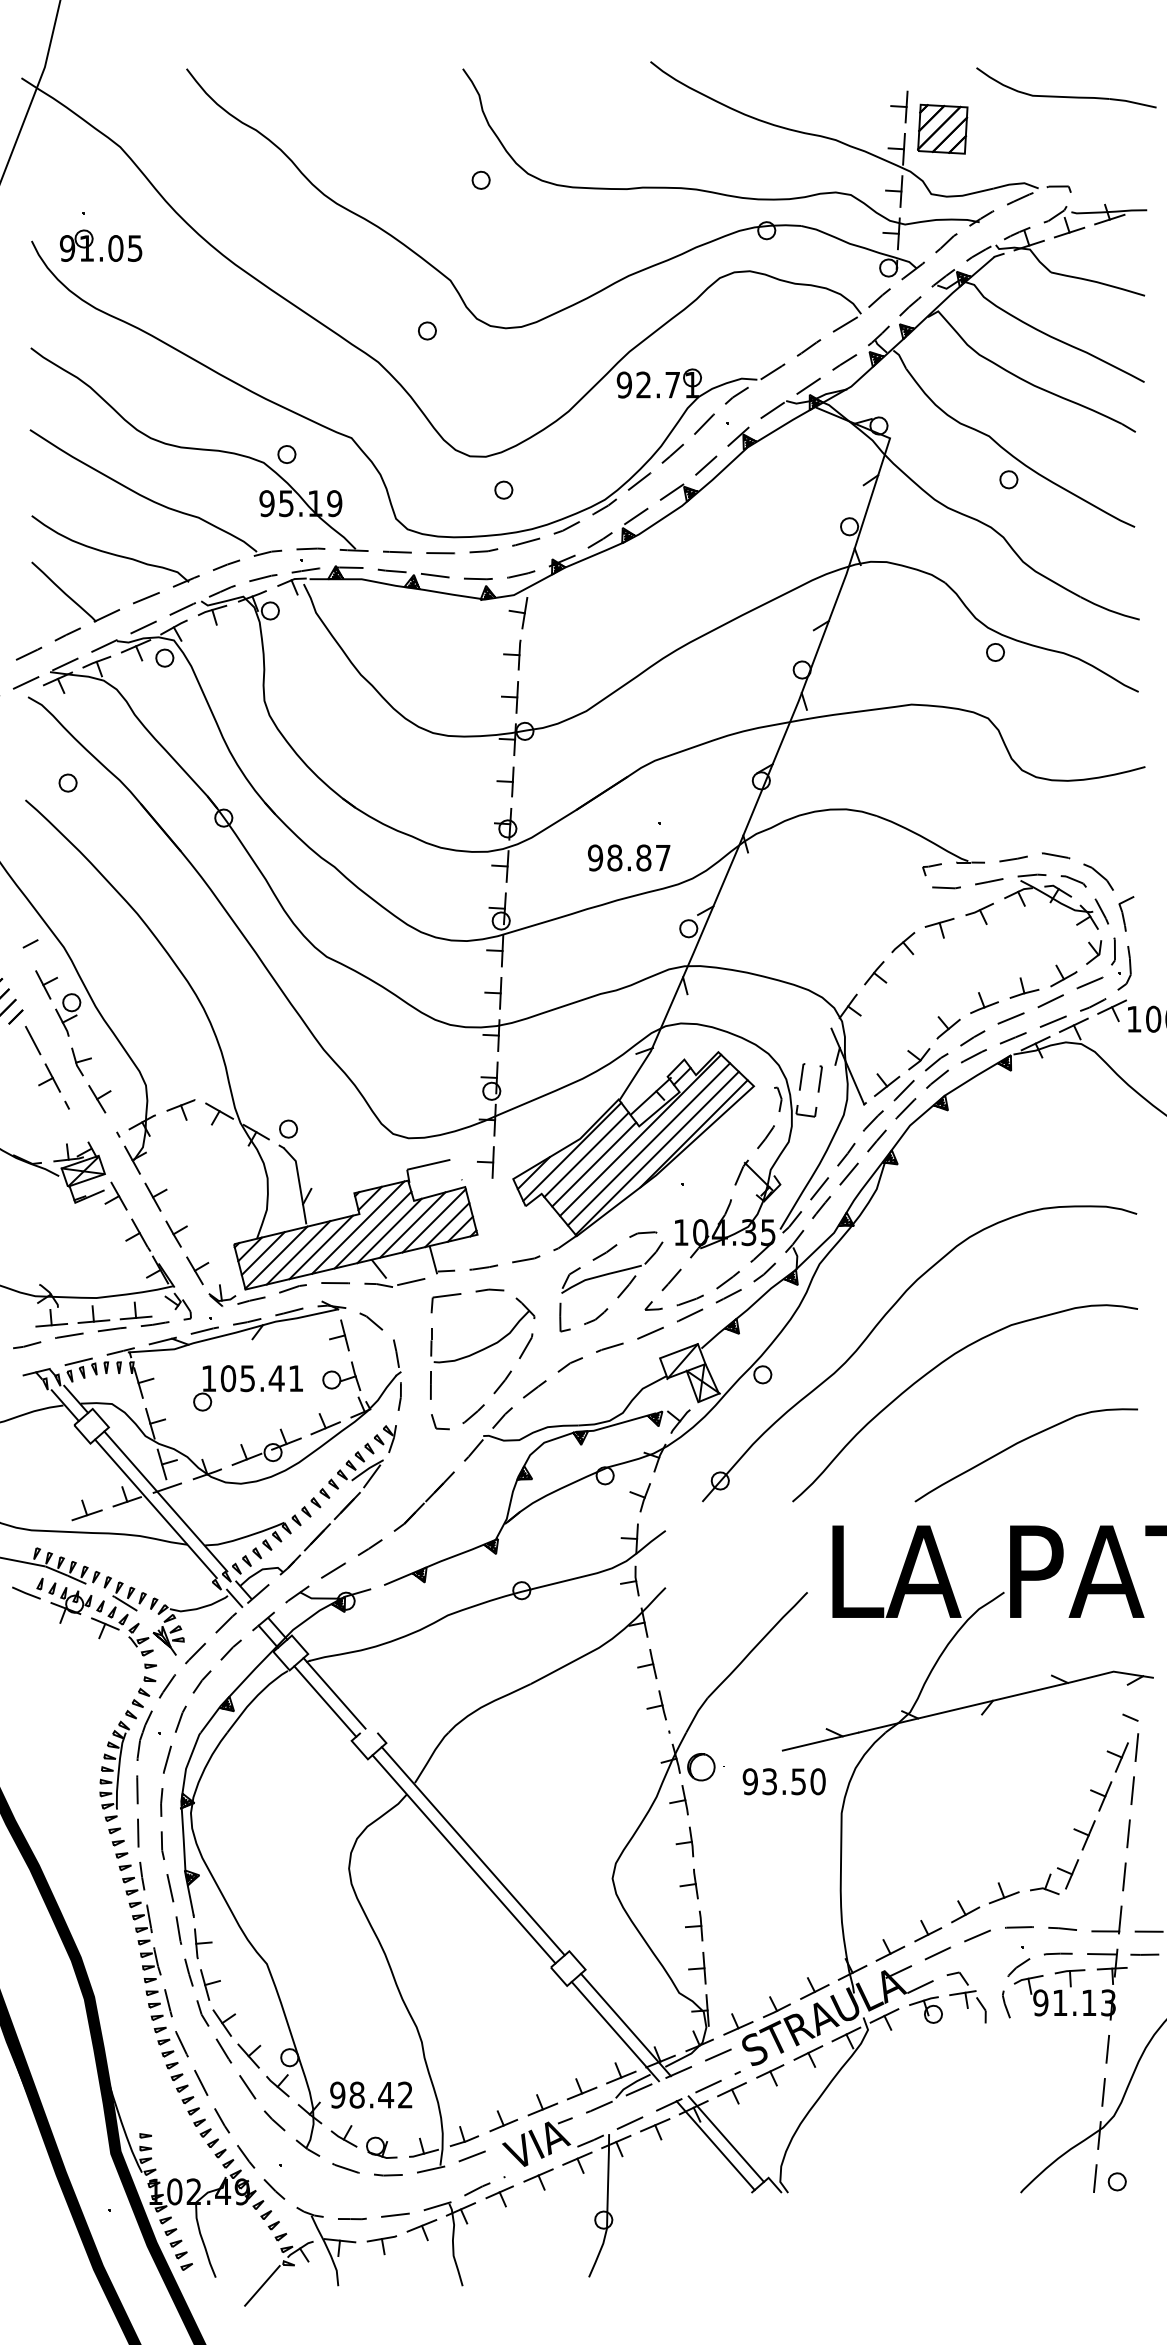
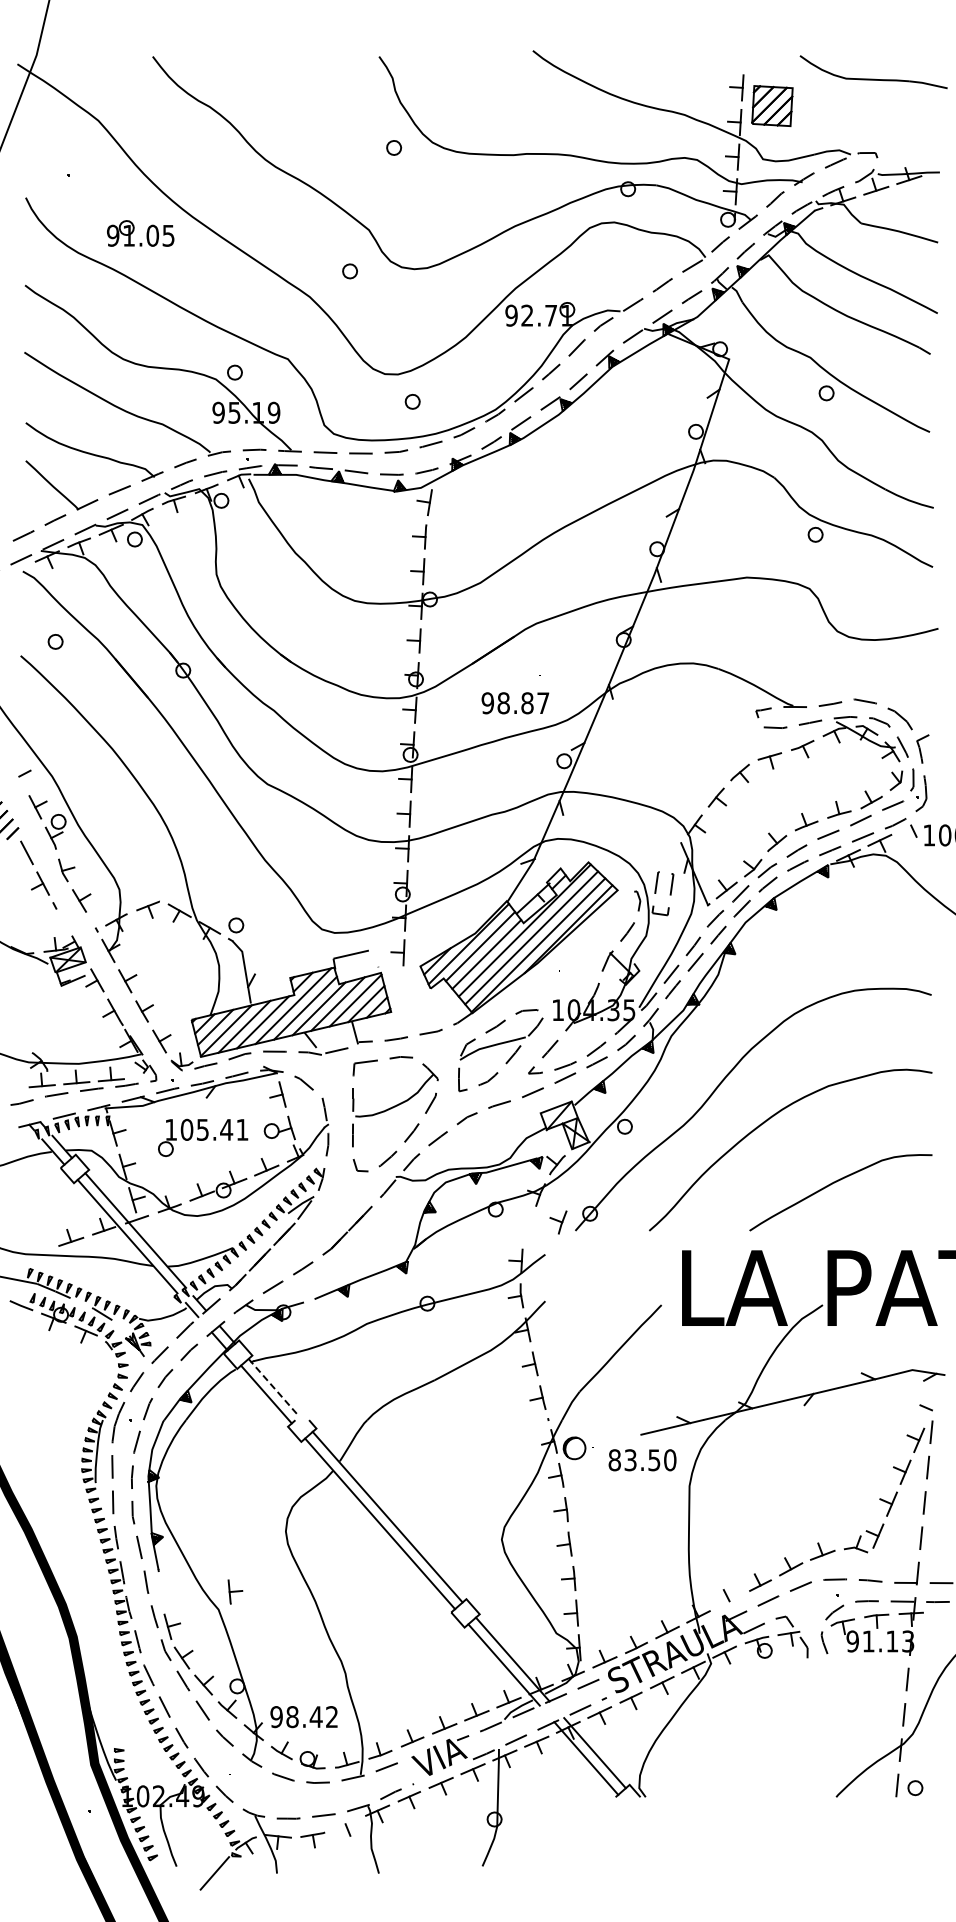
part: (100, 245) -> (140, 233), moved
line: (1111, 1007) -> (910, 825), removed
part: (640, 1497) -> (558, 1222), moved
line: (335, 1694) -> (274, 1388), solid -> dashed
text: (750, 1782) -> (614, 1460), 93.50 -> 83.50
part: (203, 1943) -> (235, 1591), moved
line: (890, 1952) -> (729, 1600), removed
line: (421, 2225) -> (345, 1823), removed

